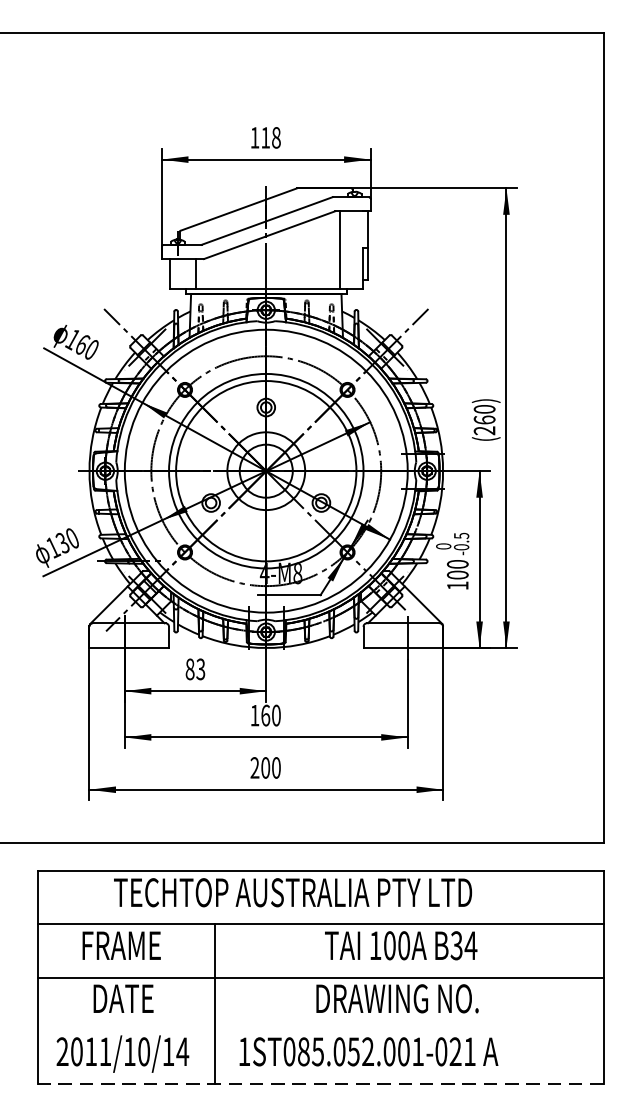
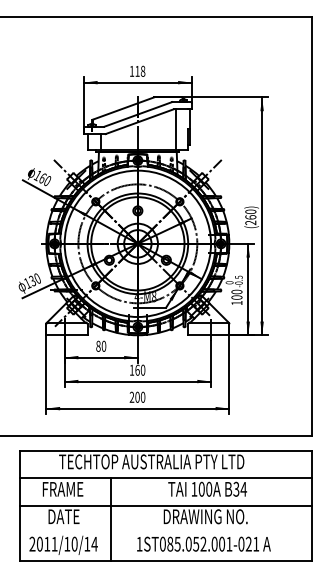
text: (199, 669) -> (103, 346), 83 -> 80
text: (368, 1050) -> (203, 543), moved
line: (319, 1083) -> (165, 560), dashed -> solid

